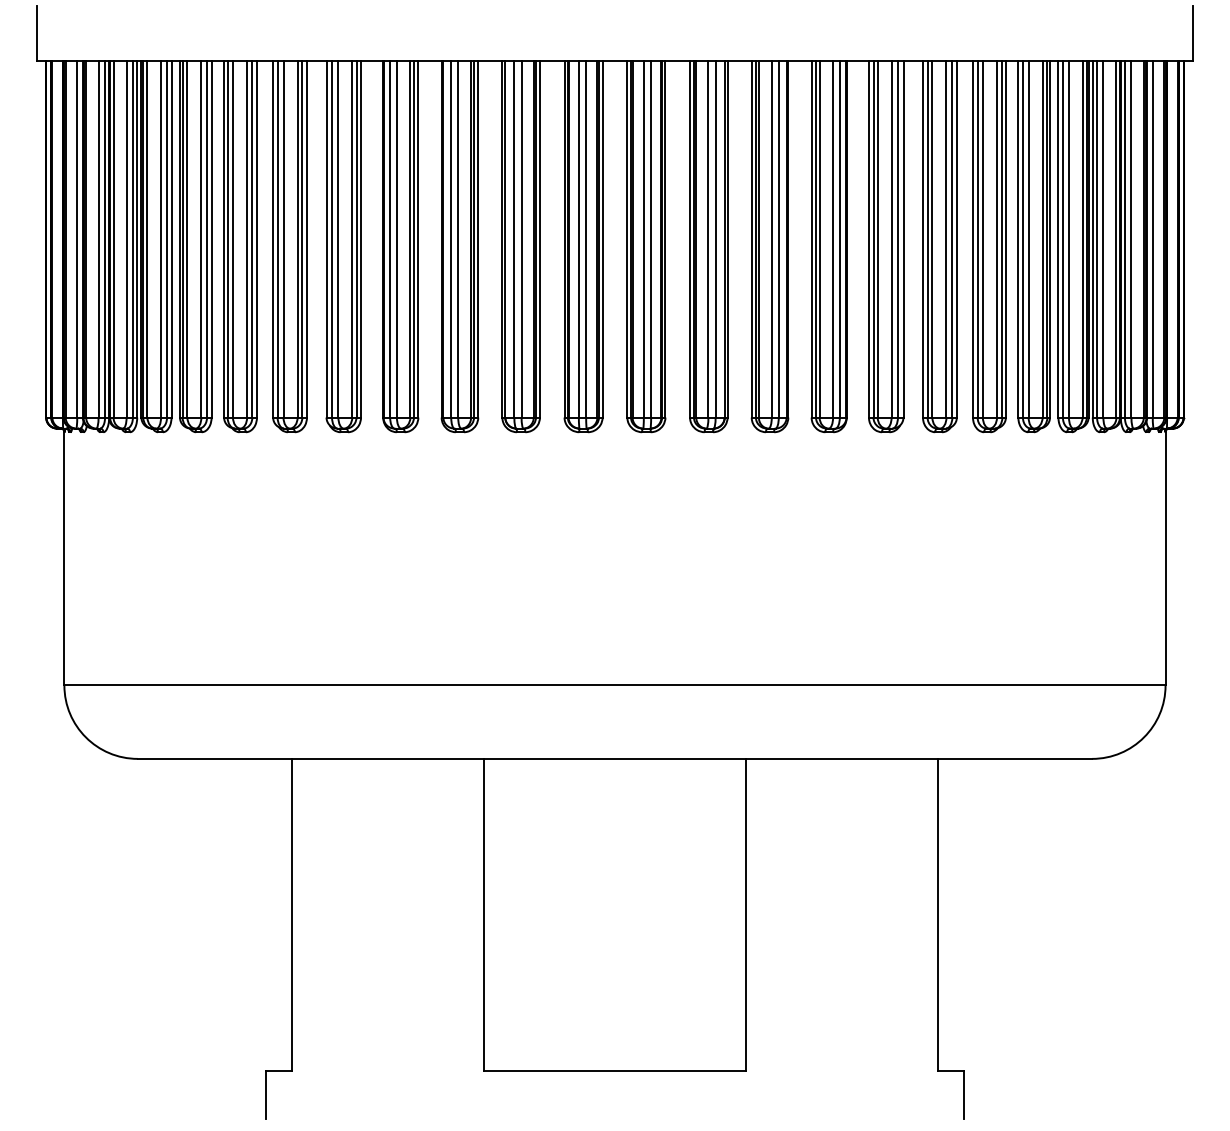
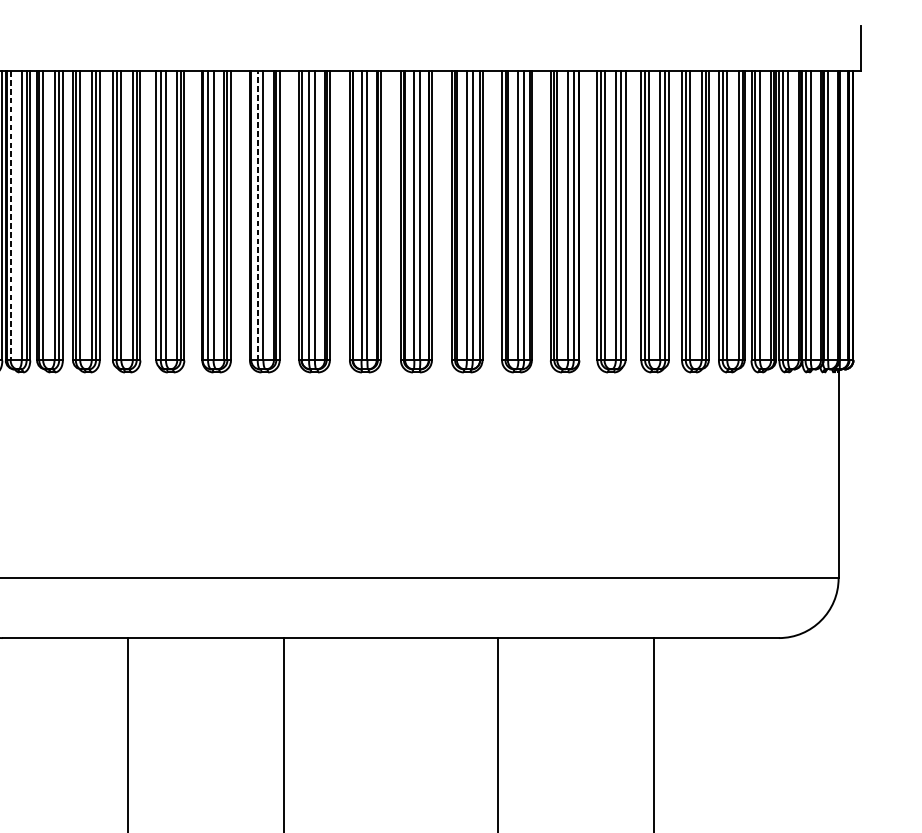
line: (451, 239) -> (257, 215), solid -> dashed
line: (147, 240) -> (10, 216), solid -> dashed

